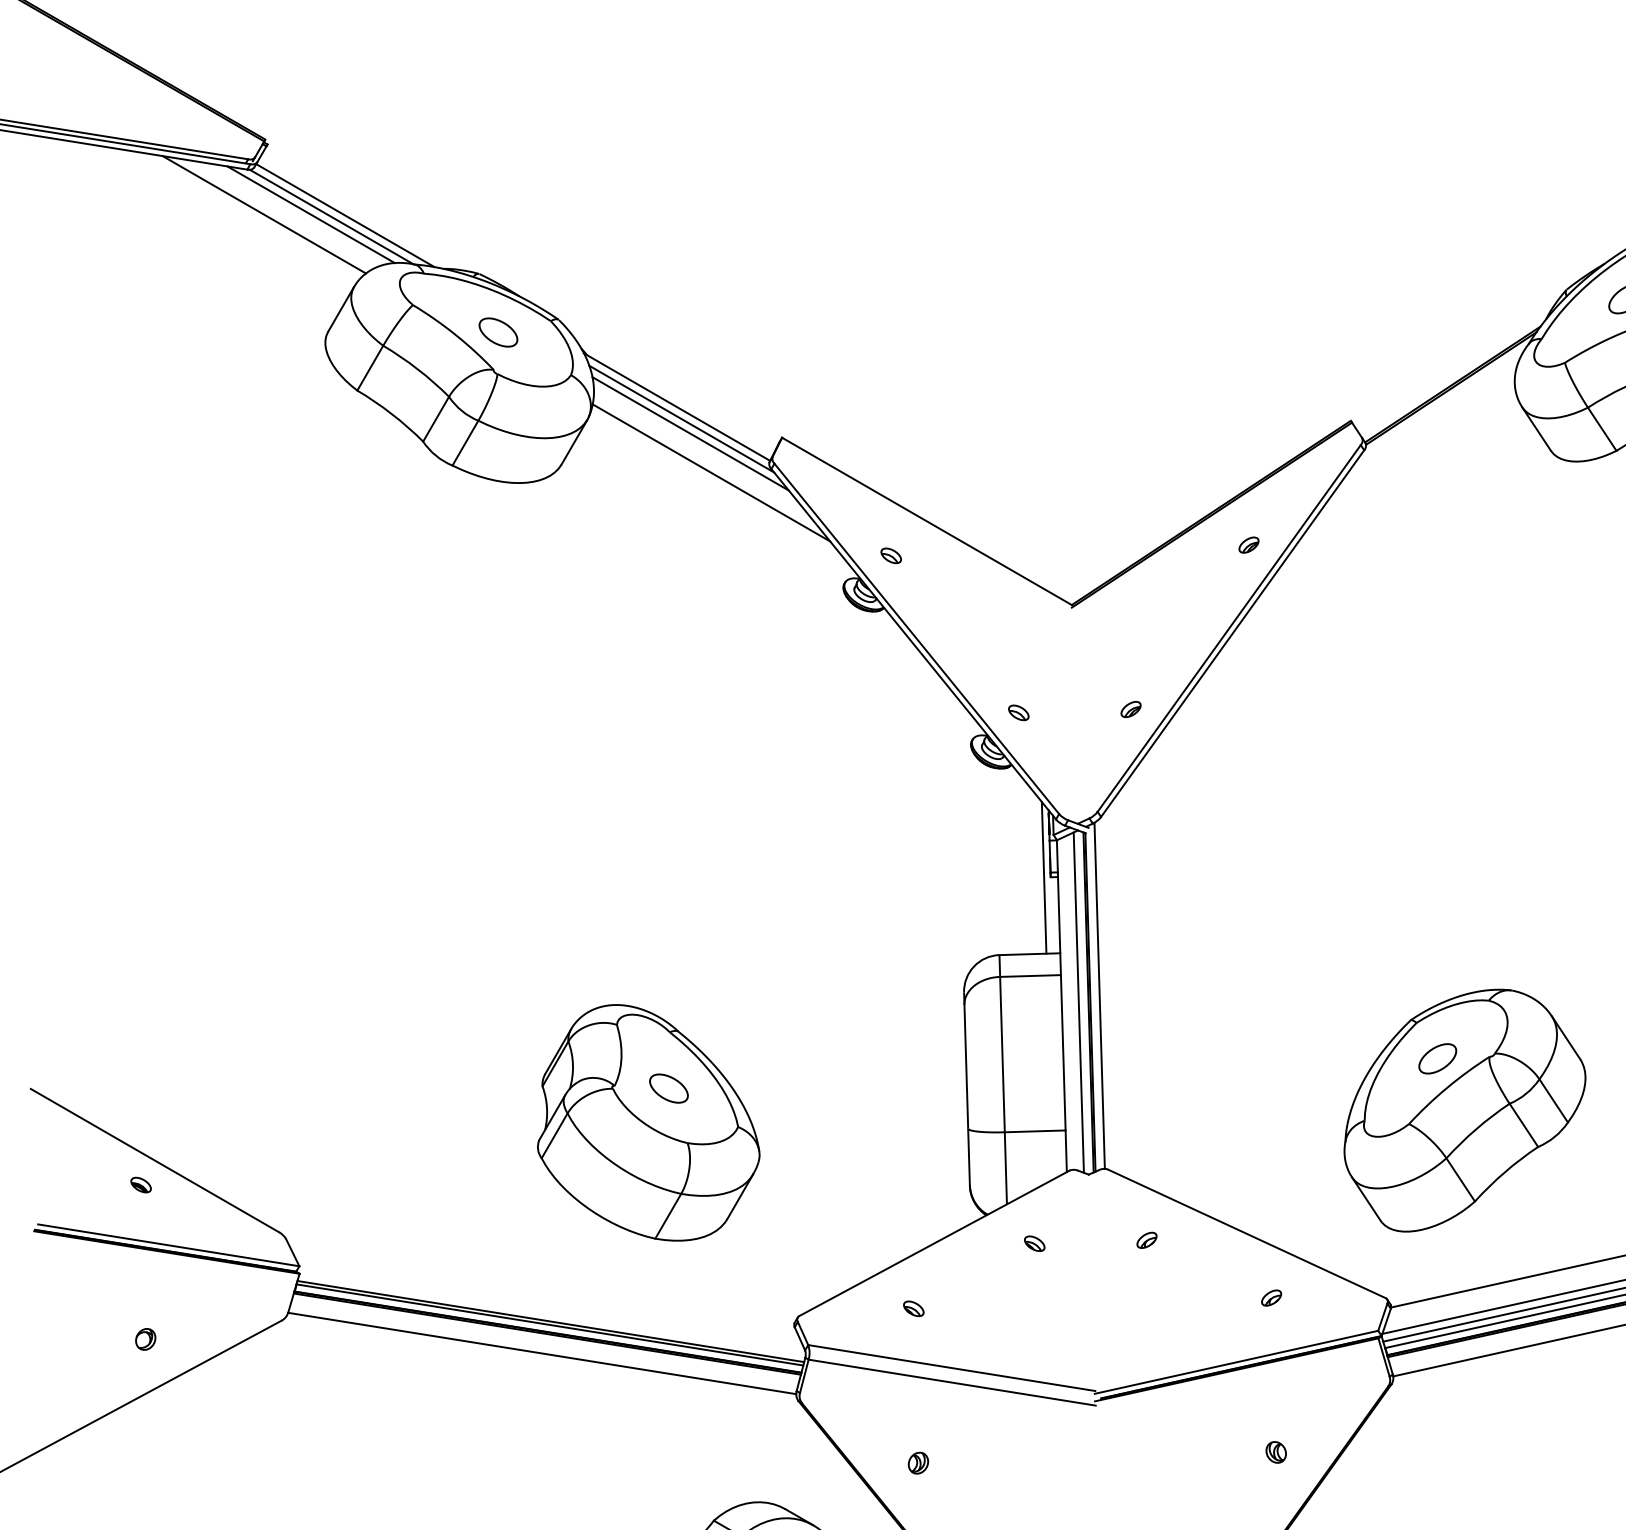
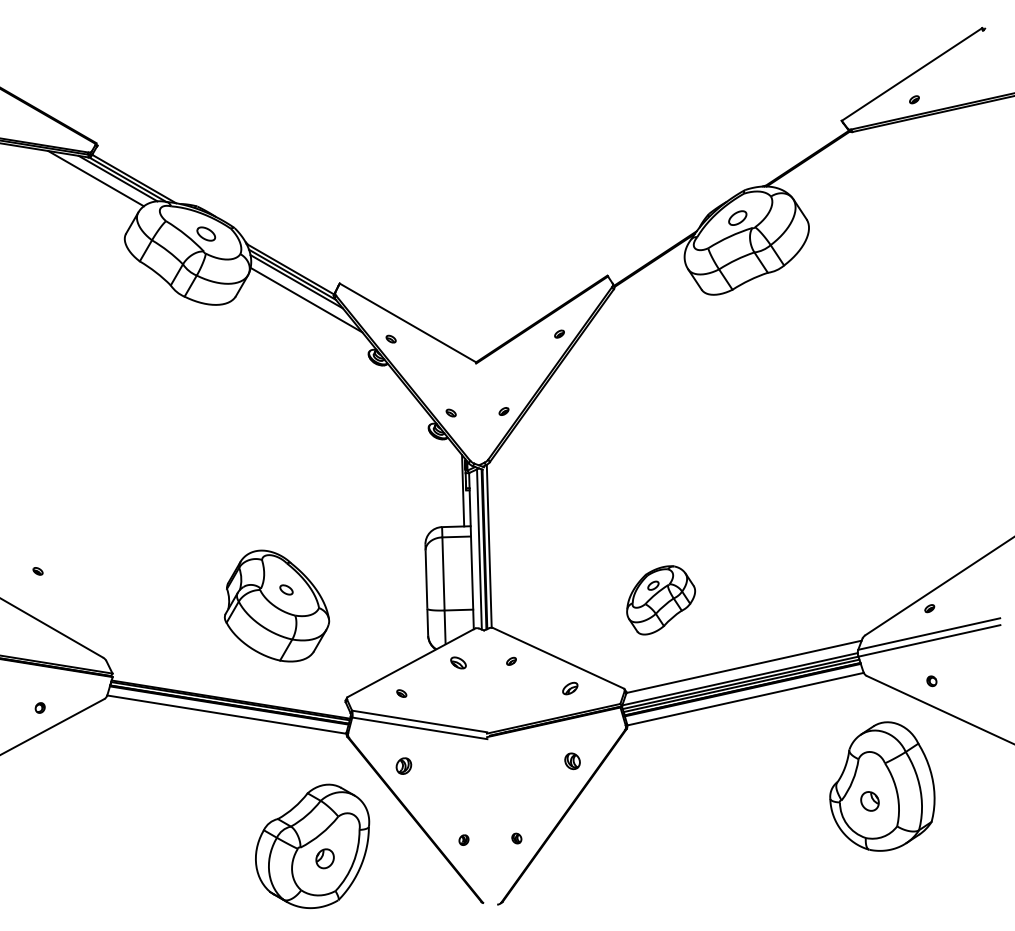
part: (668, 1087) -> (286, 589), size x0.7
part: (1463, 1111) -> (660, 600), size x0.6
part: (139, 1185) -> (37, 571), moved
part: (1034, 1242) -> (458, 662), size x1.6
part: (1270, 1297) -> (569, 688), size x1.6
part: (1274, 1450) -> (571, 760), size x1.6
part: (917, 1463) -> (403, 766), size x1.6

